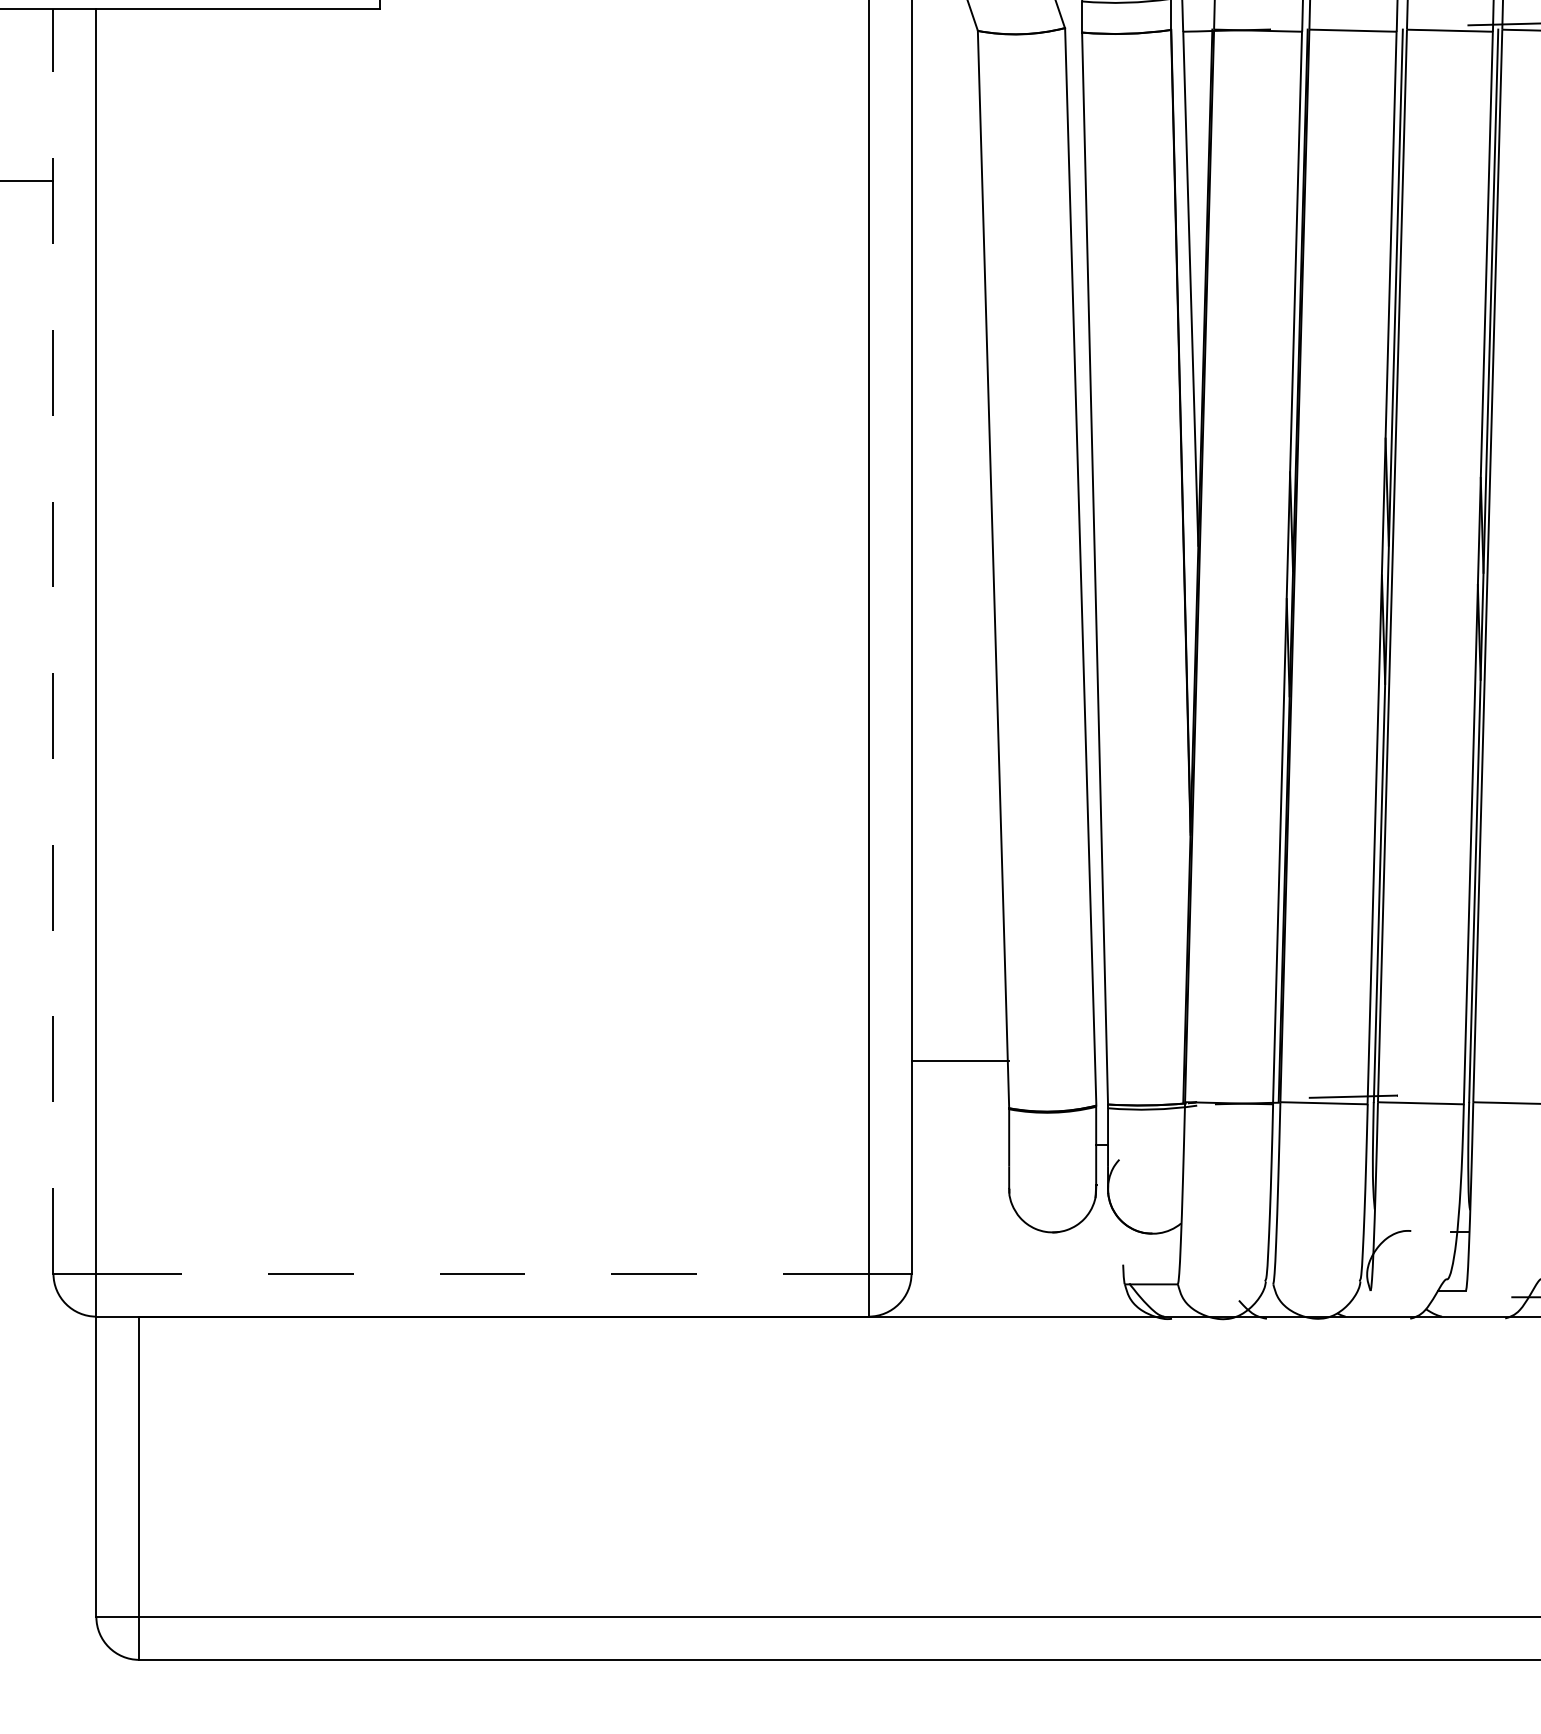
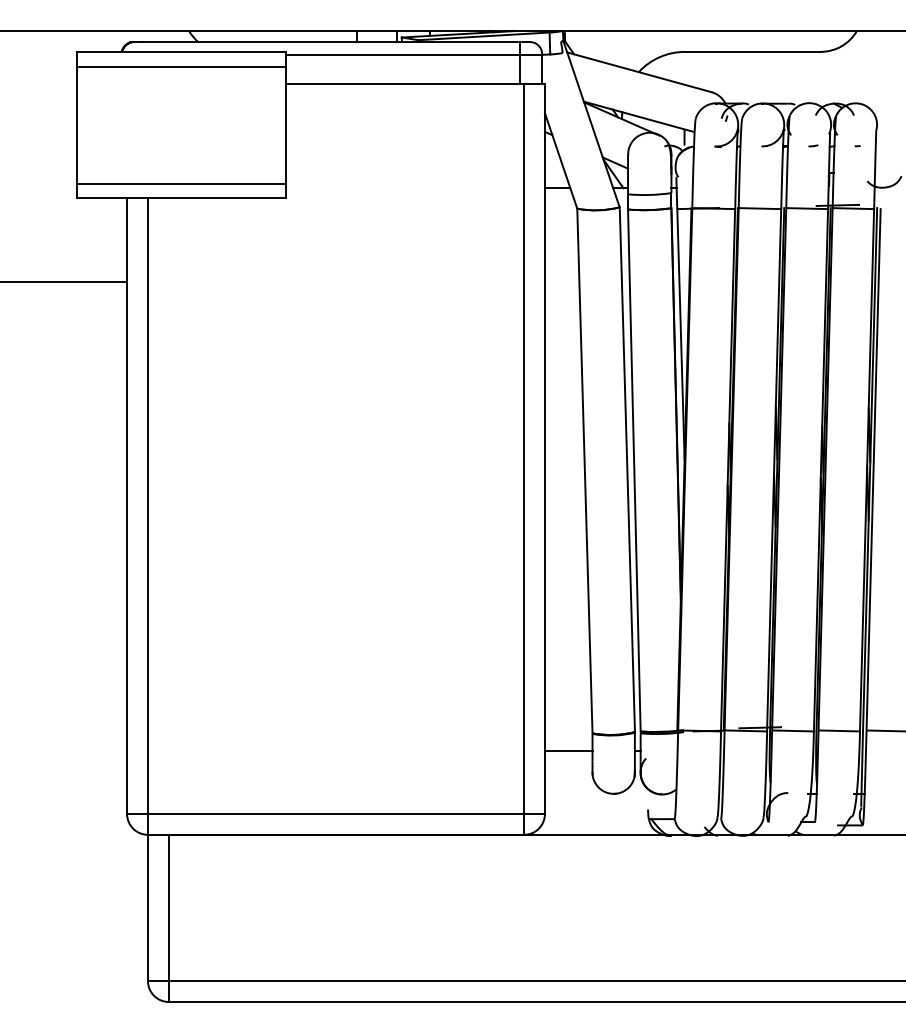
line: (54, 642) -> (127, 506), dashed -> solid
line: (959, 1061) -> (568, 751), moved
line: (483, 1272) -> (336, 813), dashed -> solid

